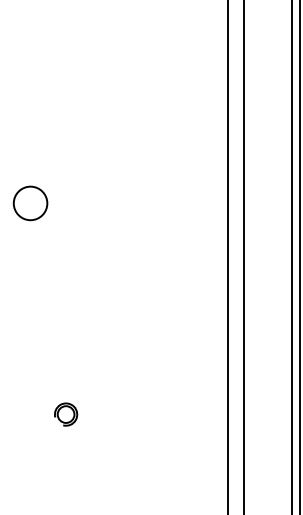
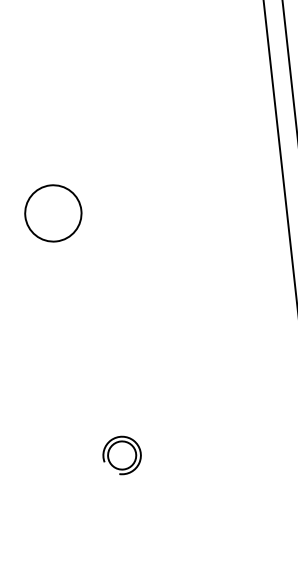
circle: (30, 203) -> (53, 213), size x1.43
part: (65, 414) -> (121, 455), size x1.43

